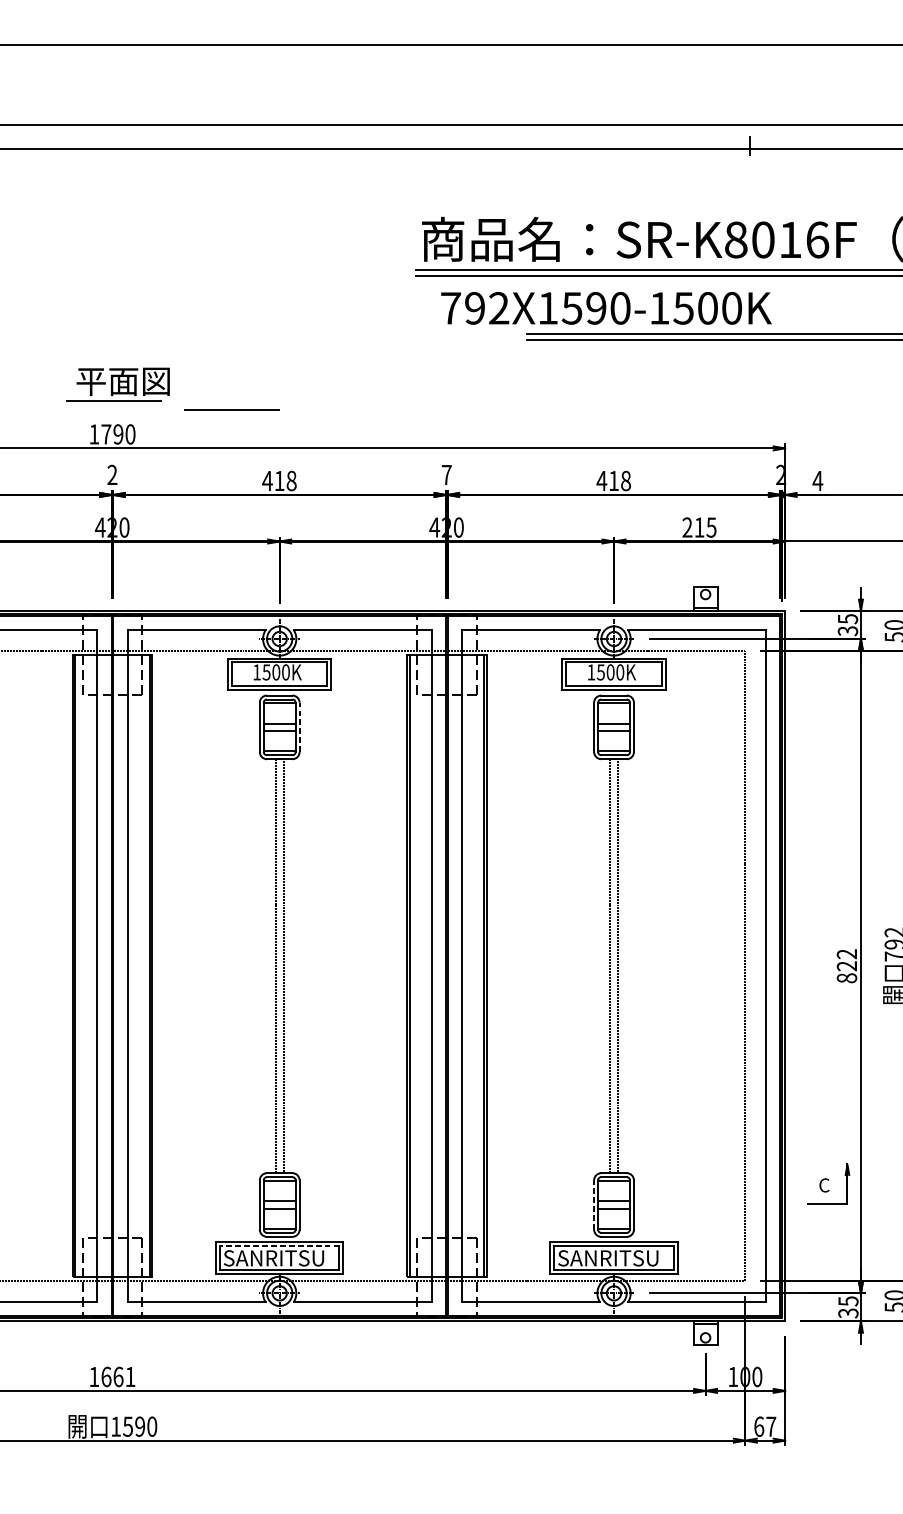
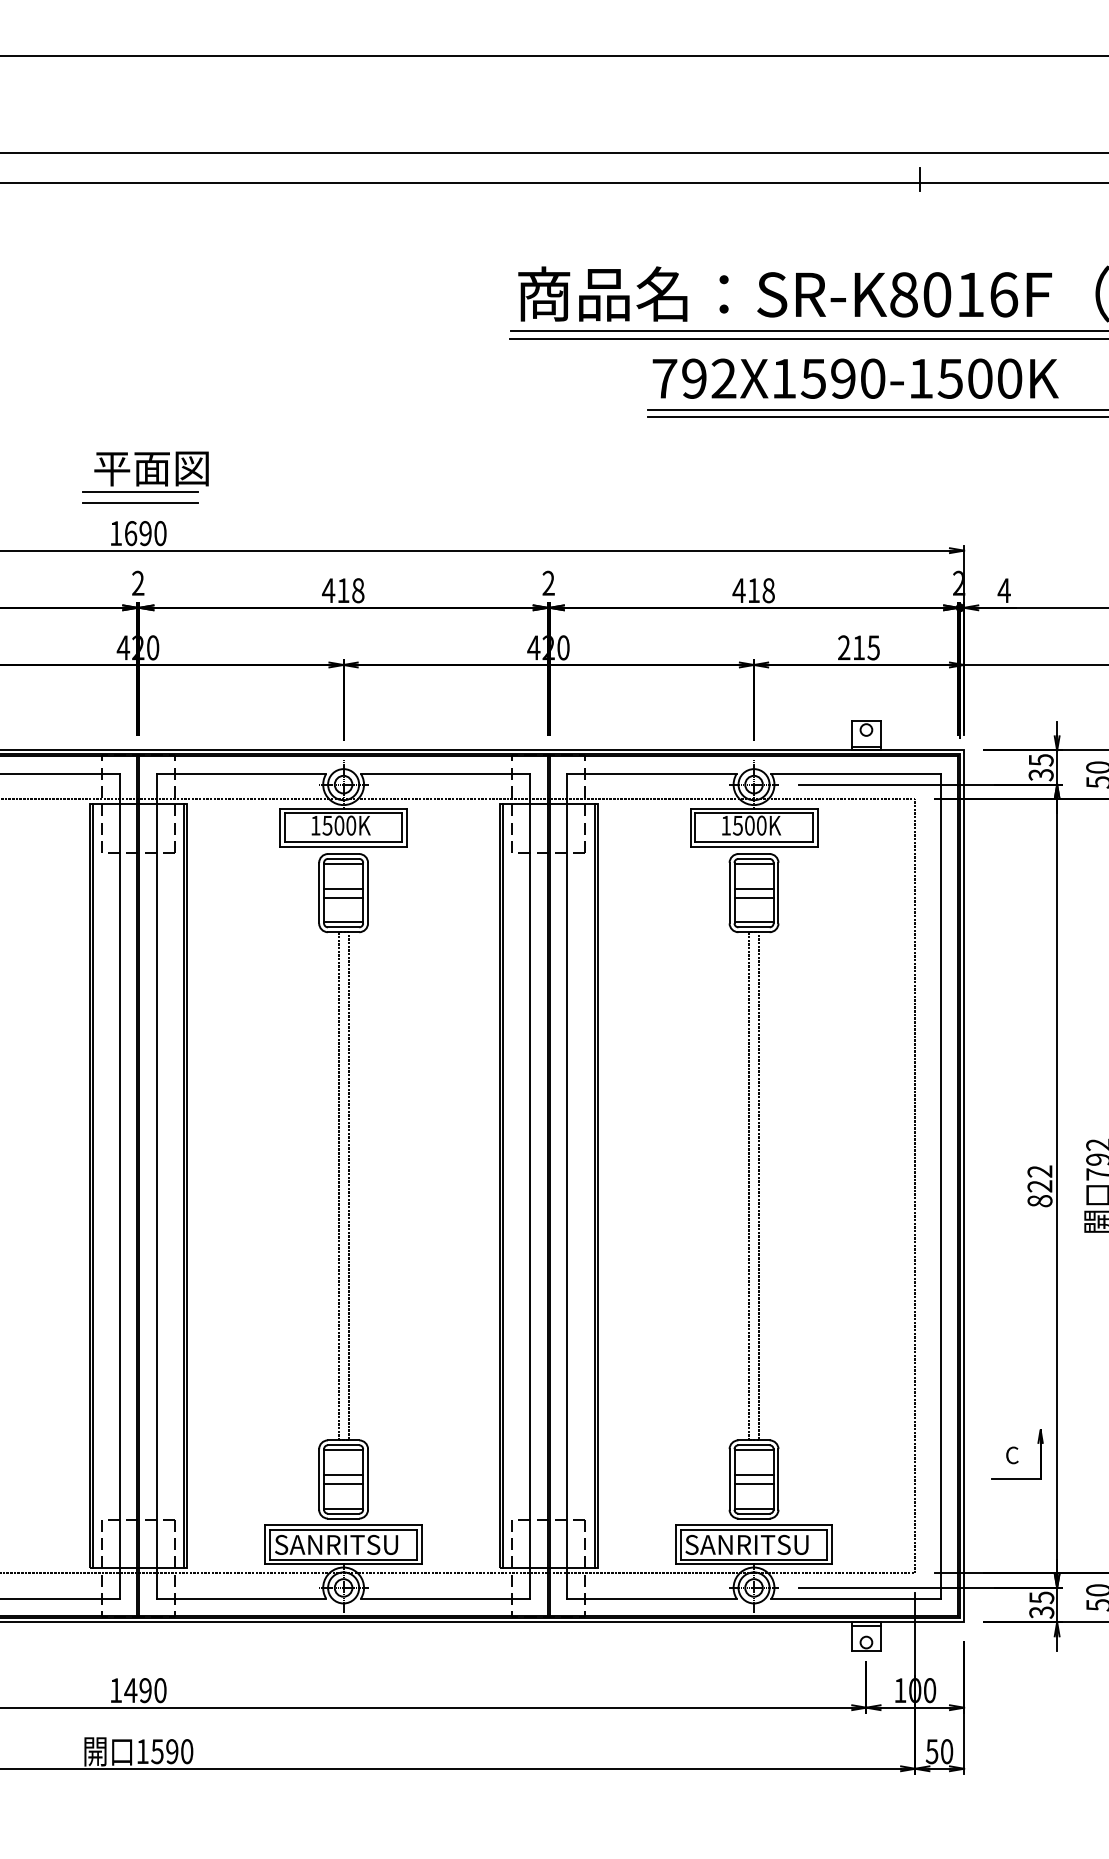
text: (606, 308) -> (855, 378), moved
line: (232, 409) -> (140, 502), moved
text: (106, 434) -> (130, 533), 1790 -> 1690
text: (446, 474) -> (548, 582), 7 -> 2
line: (299, 726) -> (368, 892), dashed -> solid
line: (594, 1204) -> (729, 1478), dashed -> solid
line: (279, 1246) -> (343, 1530), dashed -> solid
text: (118, 1376) -> (145, 1690), 1661 -> 1490
text: (765, 1426) -> (939, 1751), 67 -> 50

